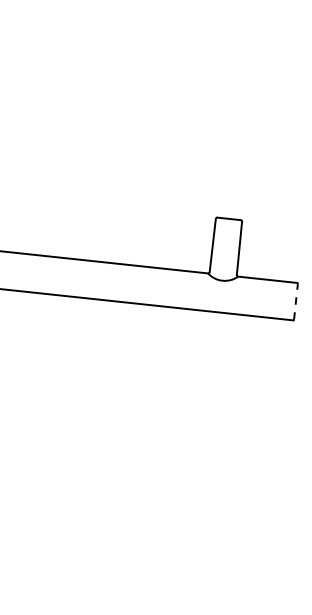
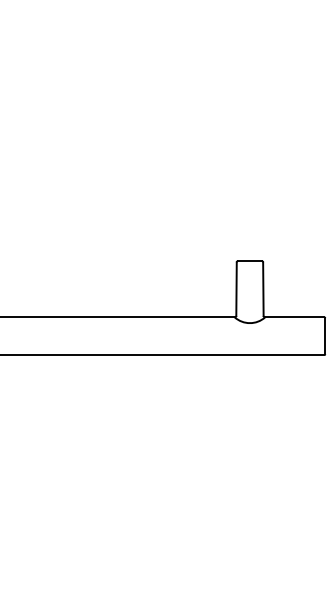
line: (296, 301) -> (325, 335), dashed -> solid

